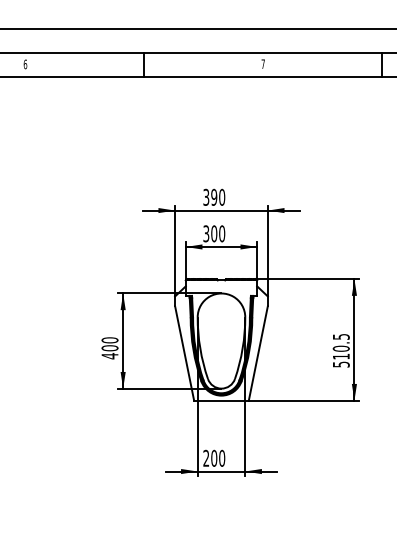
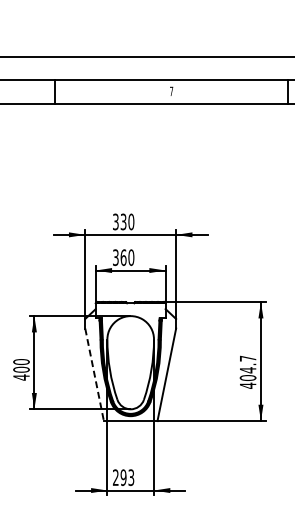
text: (214, 197) -> (123, 222), 390 -> 330
text: (214, 233) -> (123, 257), 300 -> 360
text: (340, 350) -> (247, 371), 510.5 -> 404.7
line: (184, 353) -> (94, 374), solid -> dashed
text: (218, 457) -> (127, 476), 200 -> 293

